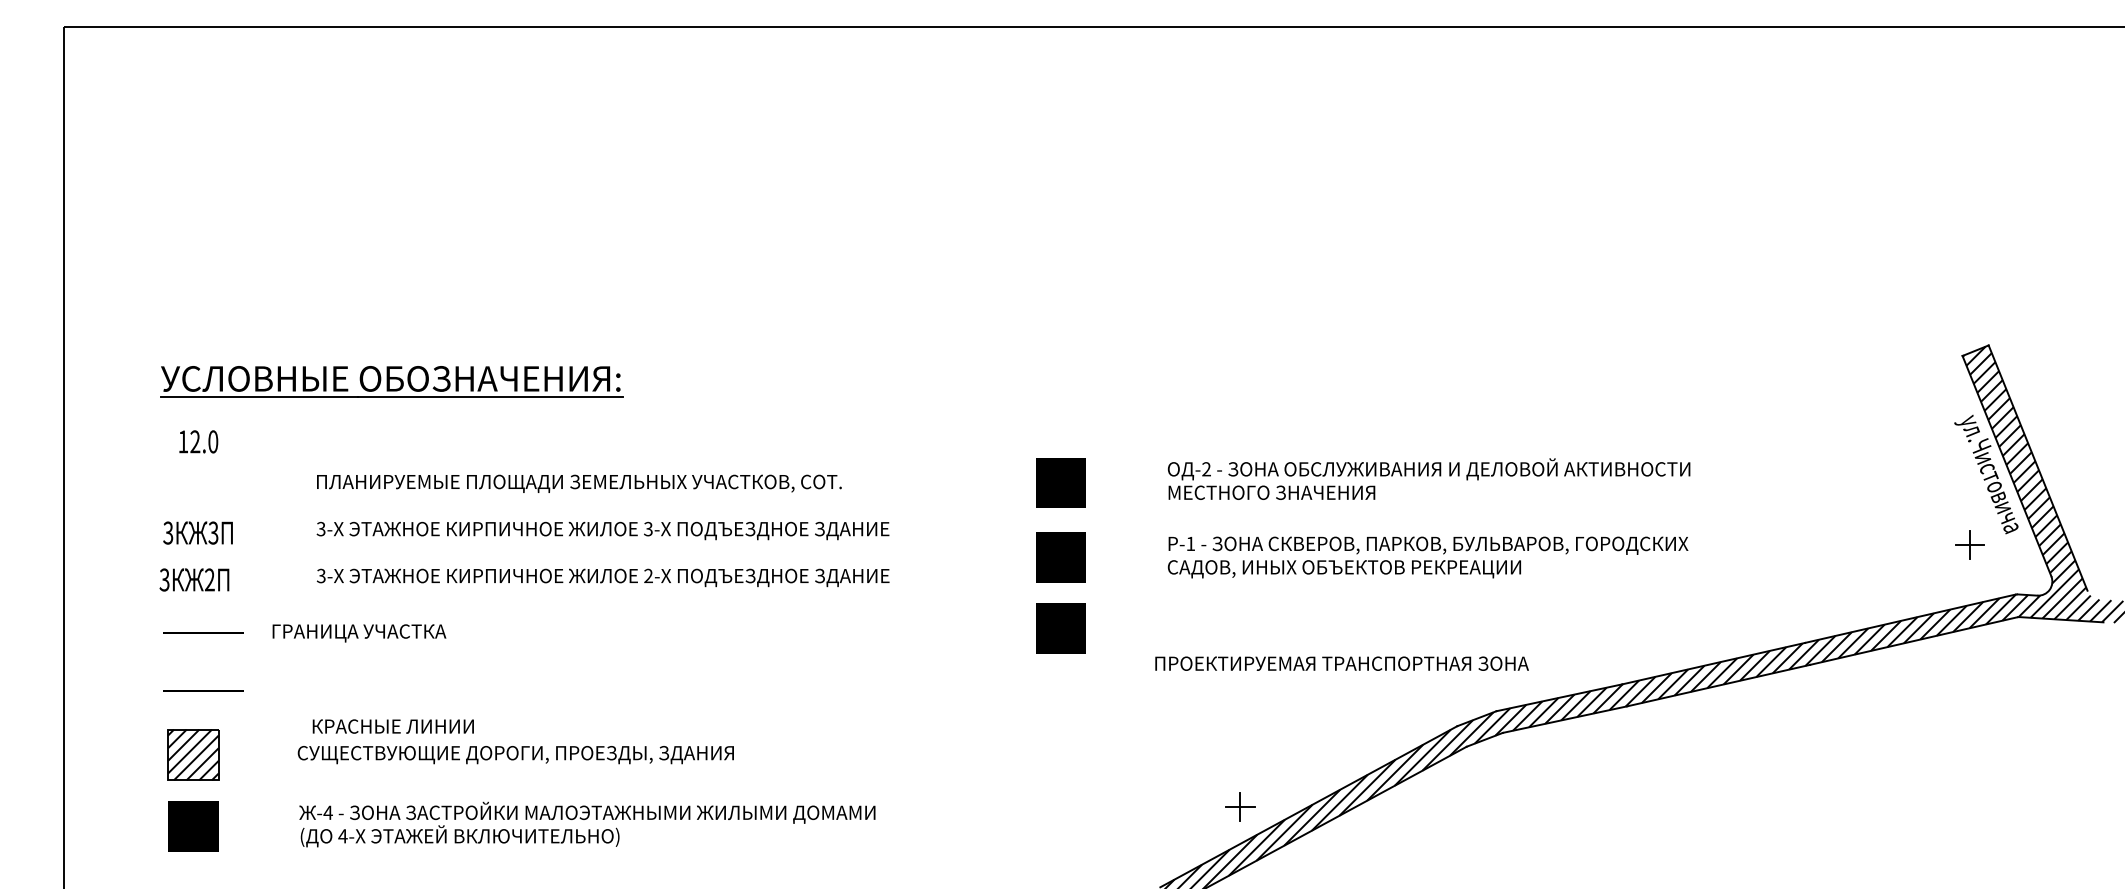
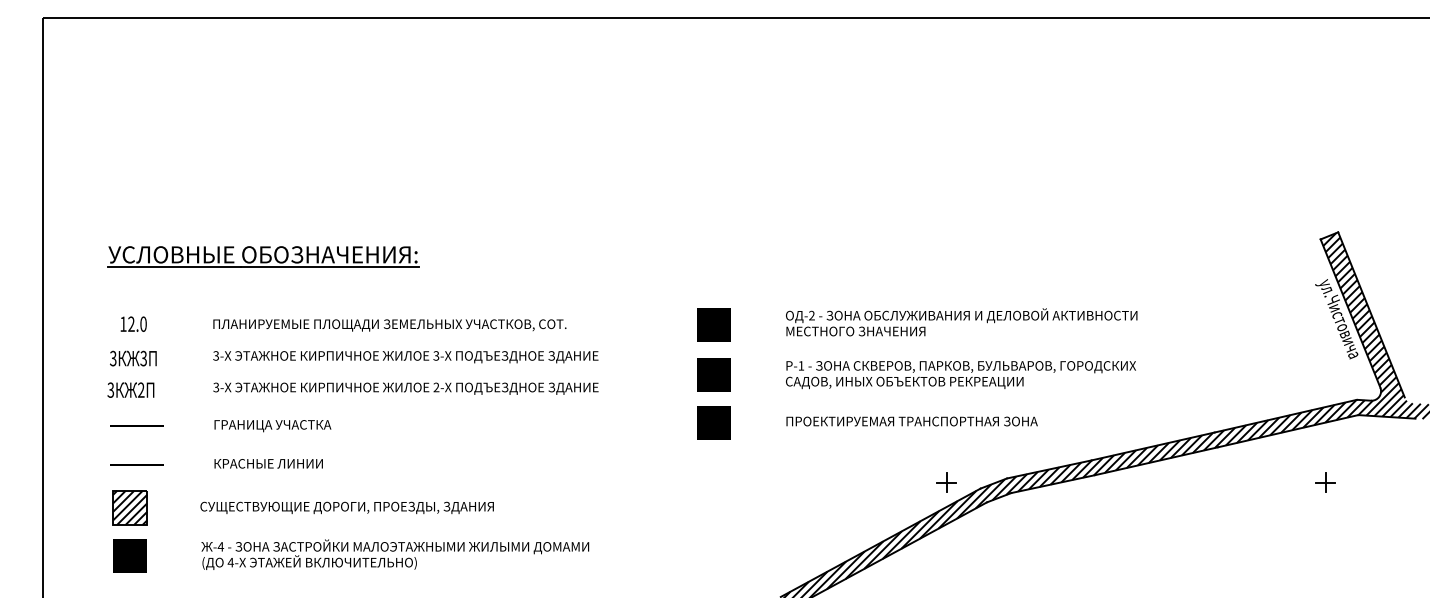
text: (198, 440) -> (133, 323), moved
part: (1969, 544) -> (1325, 482), moved
text: (358, 633) -> (272, 426), moved
text: (1341, 663) -> (911, 421), moved
text: (393, 726) -> (268, 463), moved
part: (1240, 806) -> (946, 482), moved

